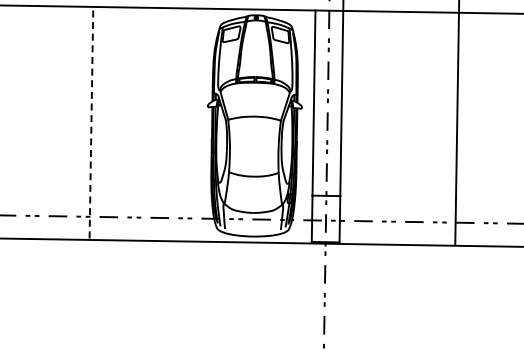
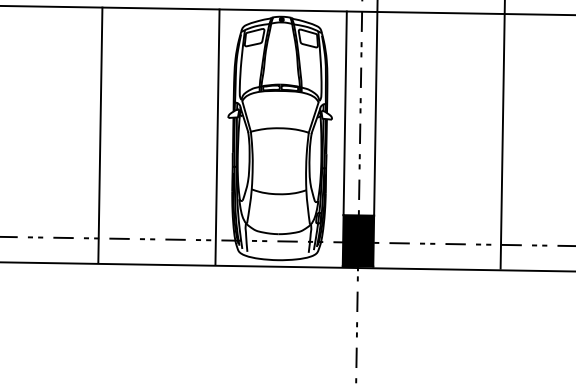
line: (91, 122) -> (100, 134), dashed -> solid
line: (197, 124) -> (217, 136), added
fill: (325, 218) -> (357, 240), added

